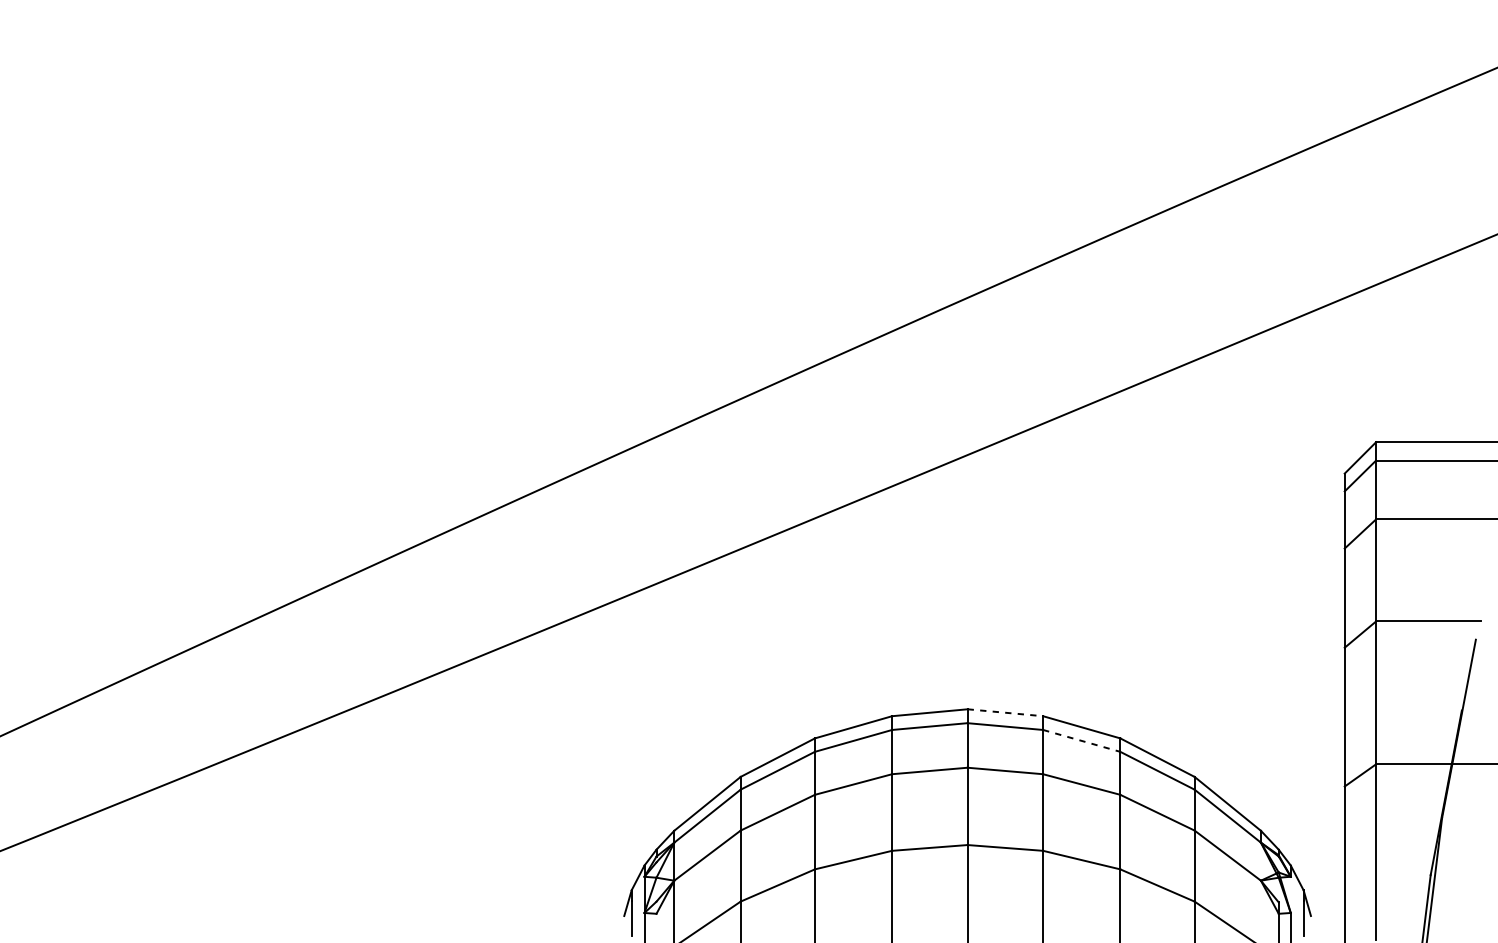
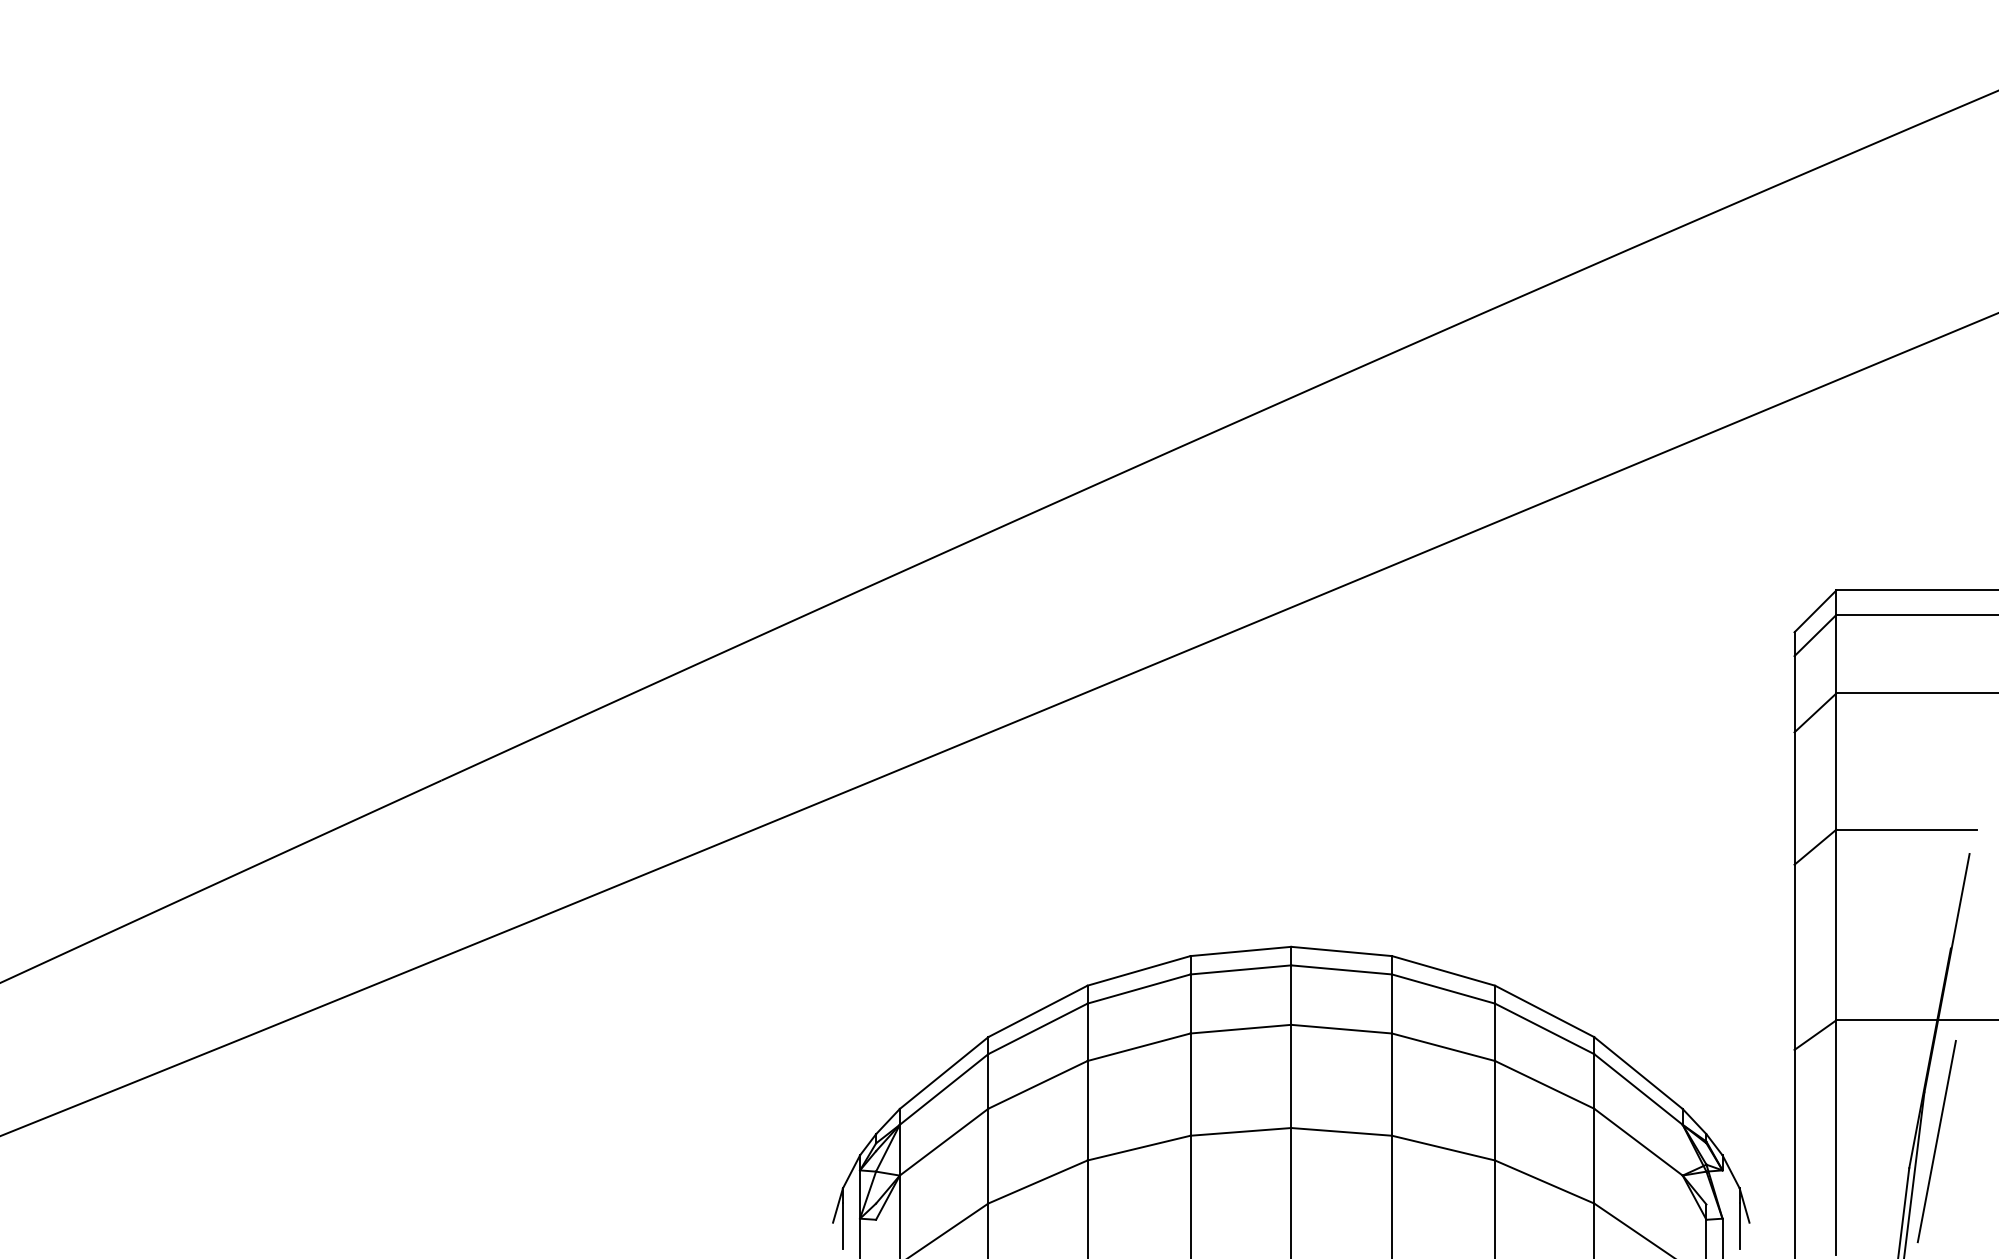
line: (1005, 712) -> (1341, 951), dashed -> solid
line: (1081, 741) -> (1443, 989), dashed -> solid
line: (1451, 855) -> (1936, 1141), added

